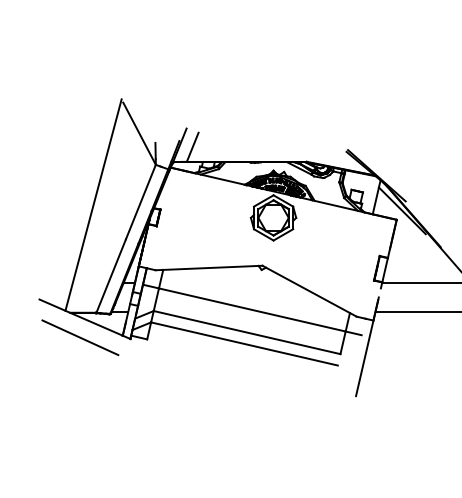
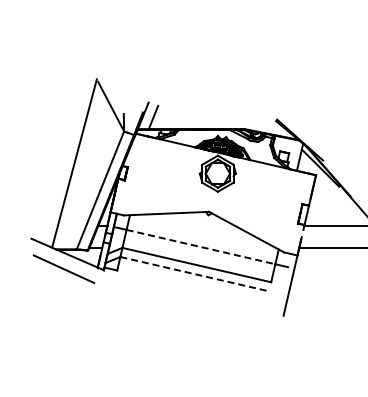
line: (252, 310) -> (201, 247), solid -> dashed
line: (245, 344) -> (195, 274), solid -> dashed

